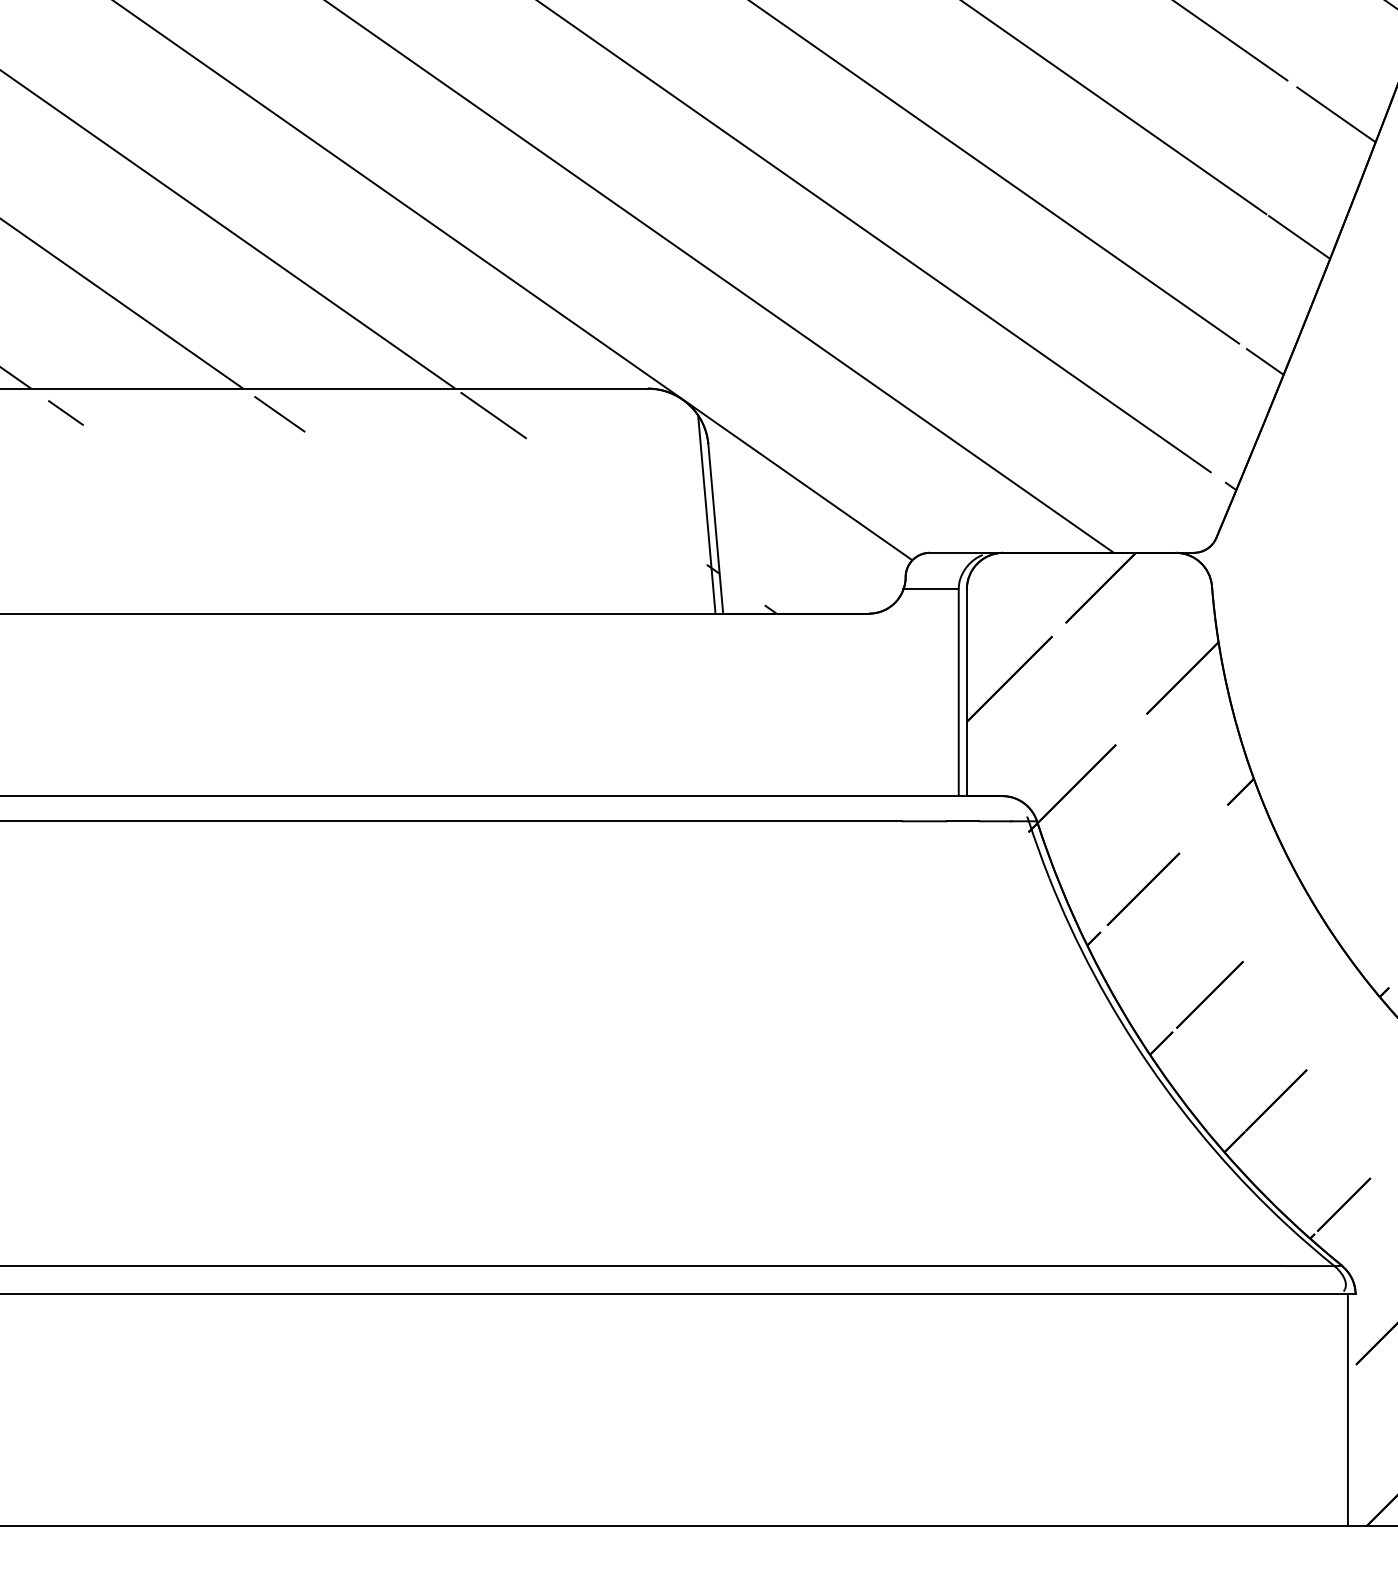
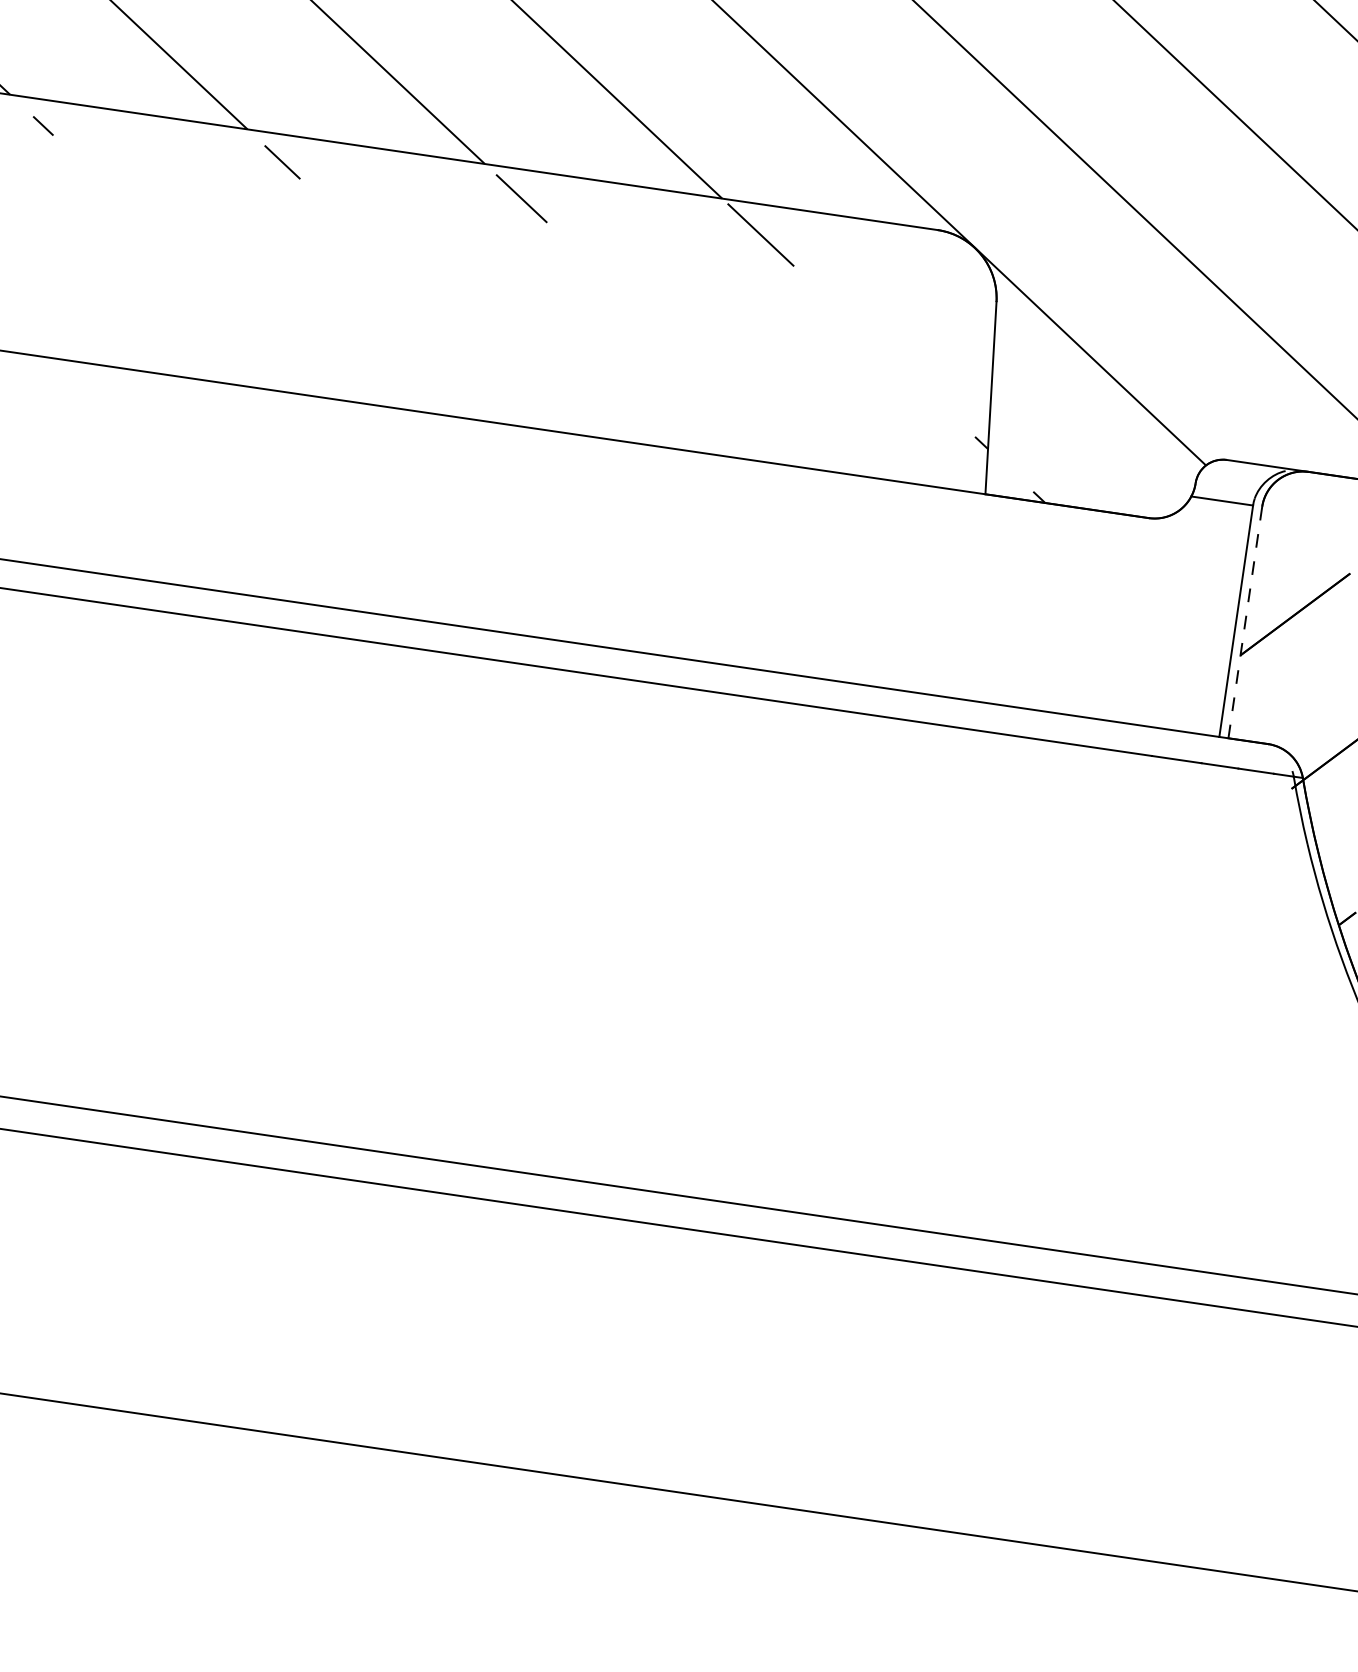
line: (706, 514) -> (982, 380), removed
line: (966, 693) -> (1244, 623), solid -> dashed

